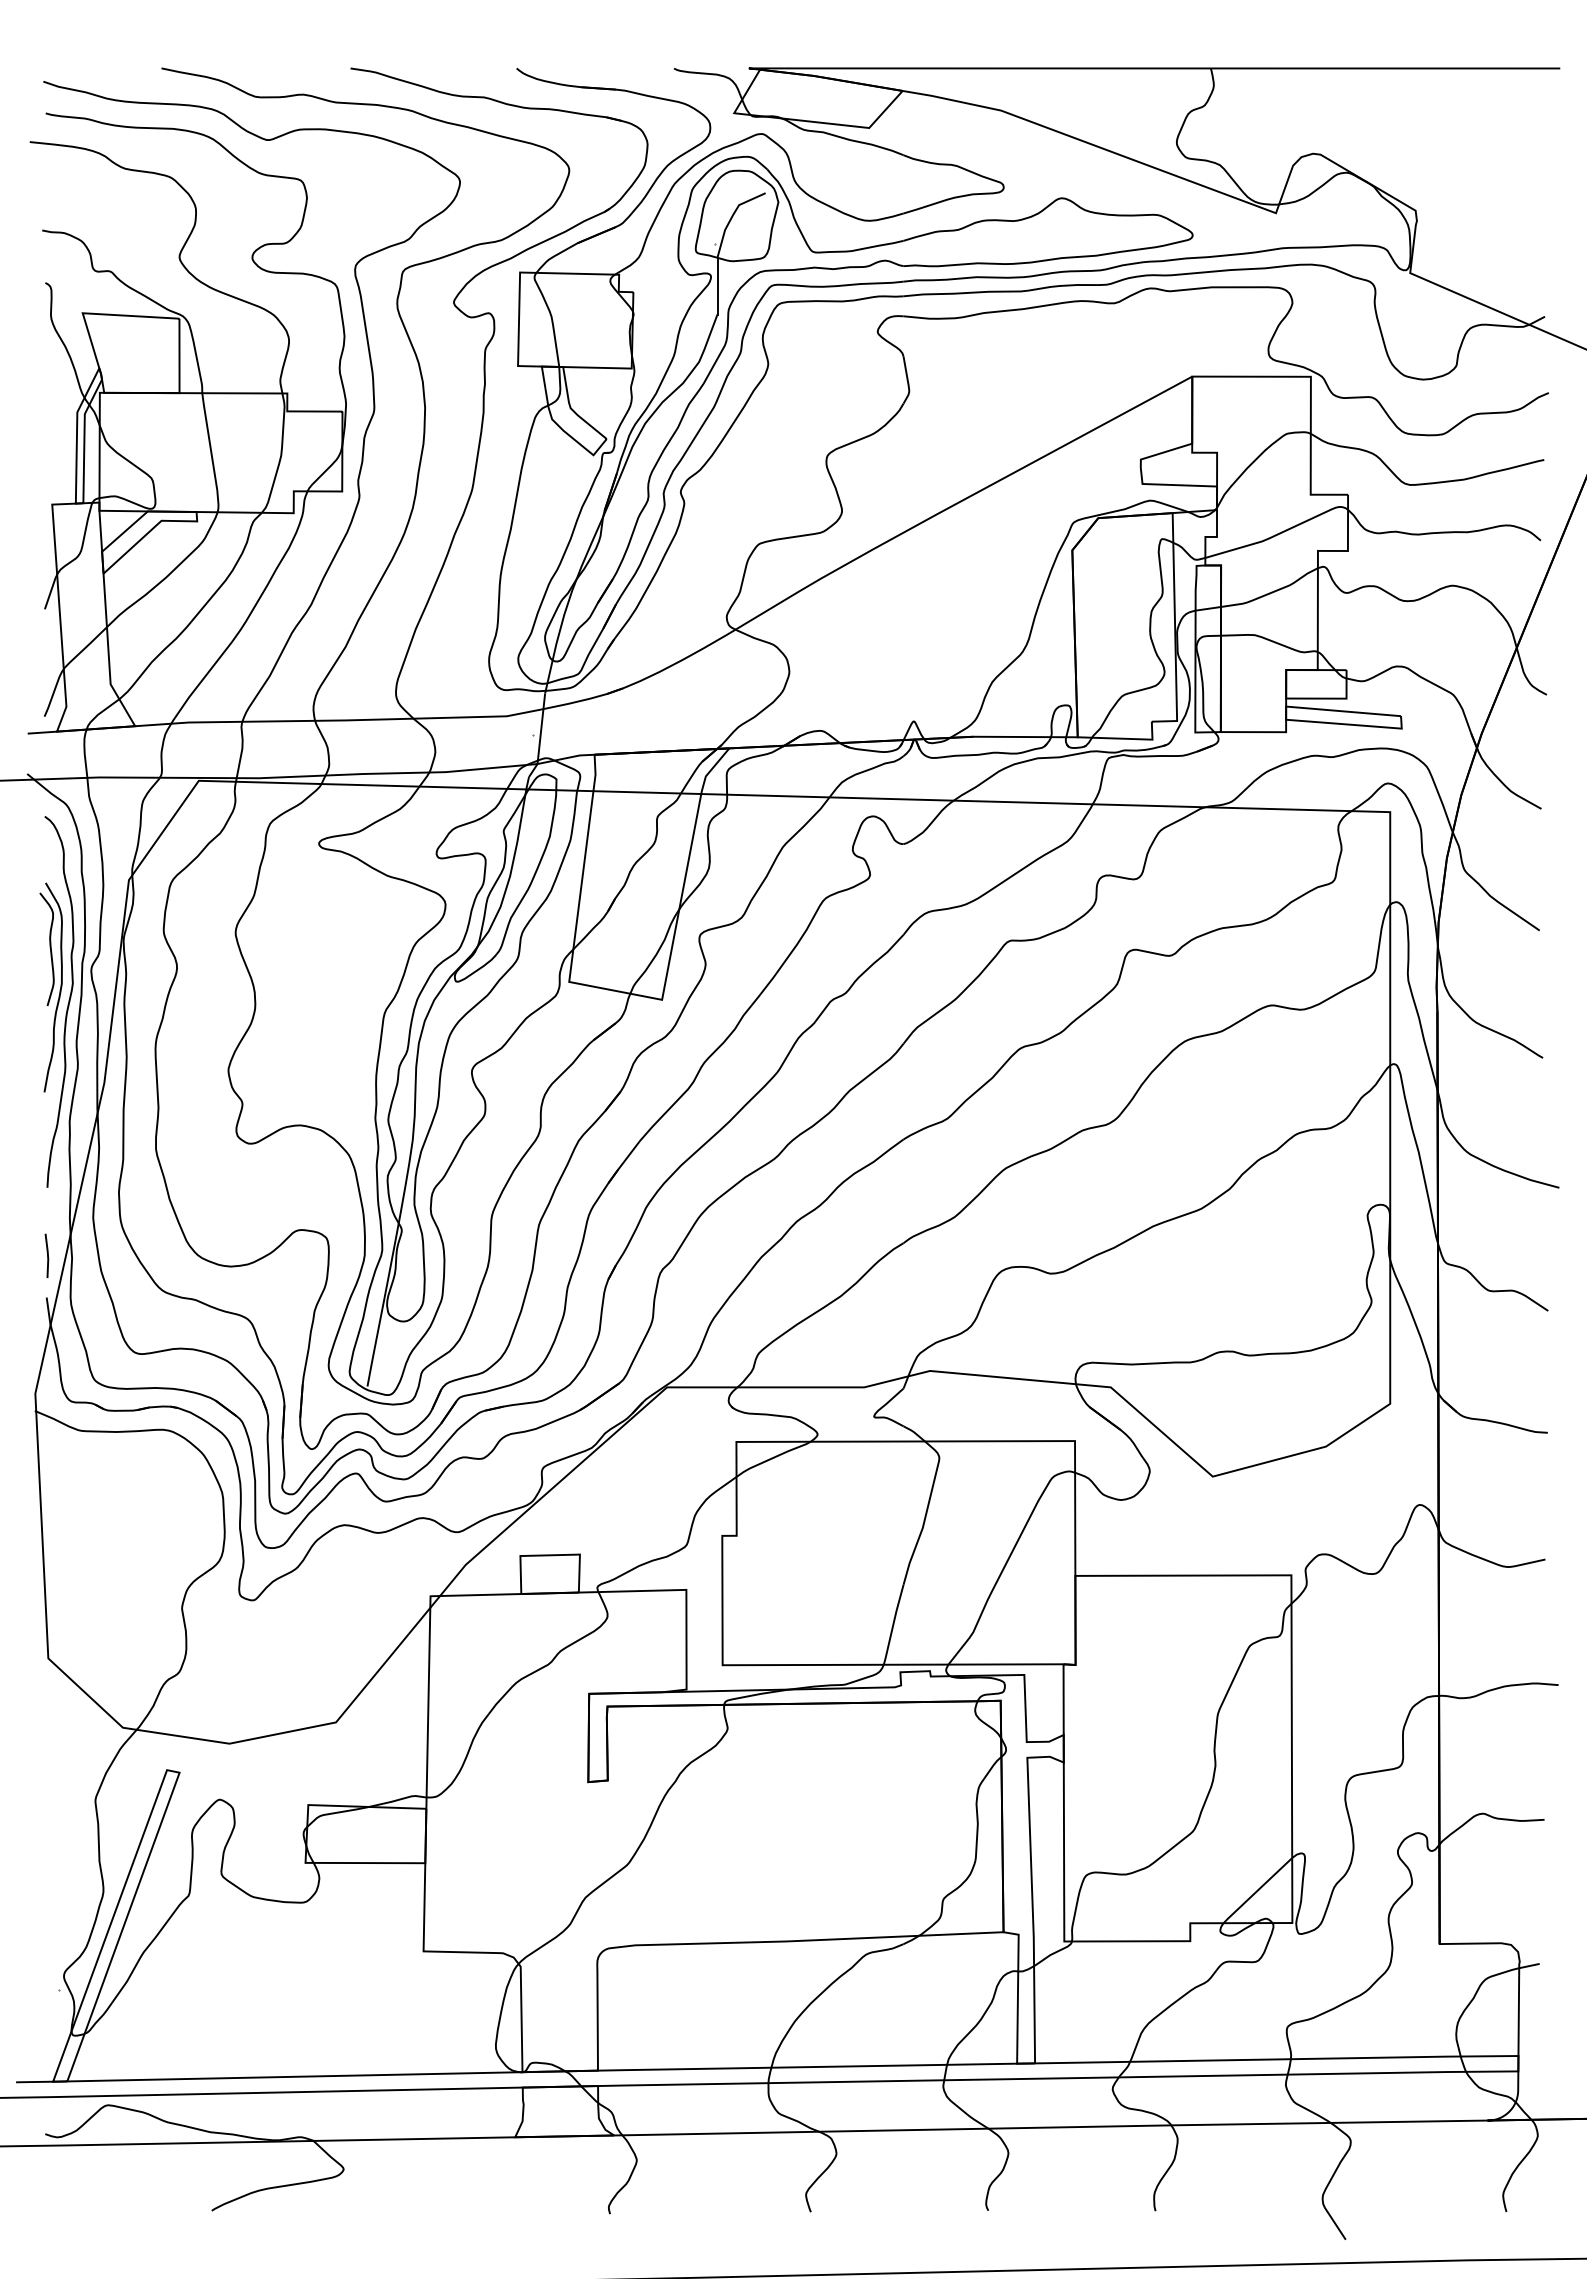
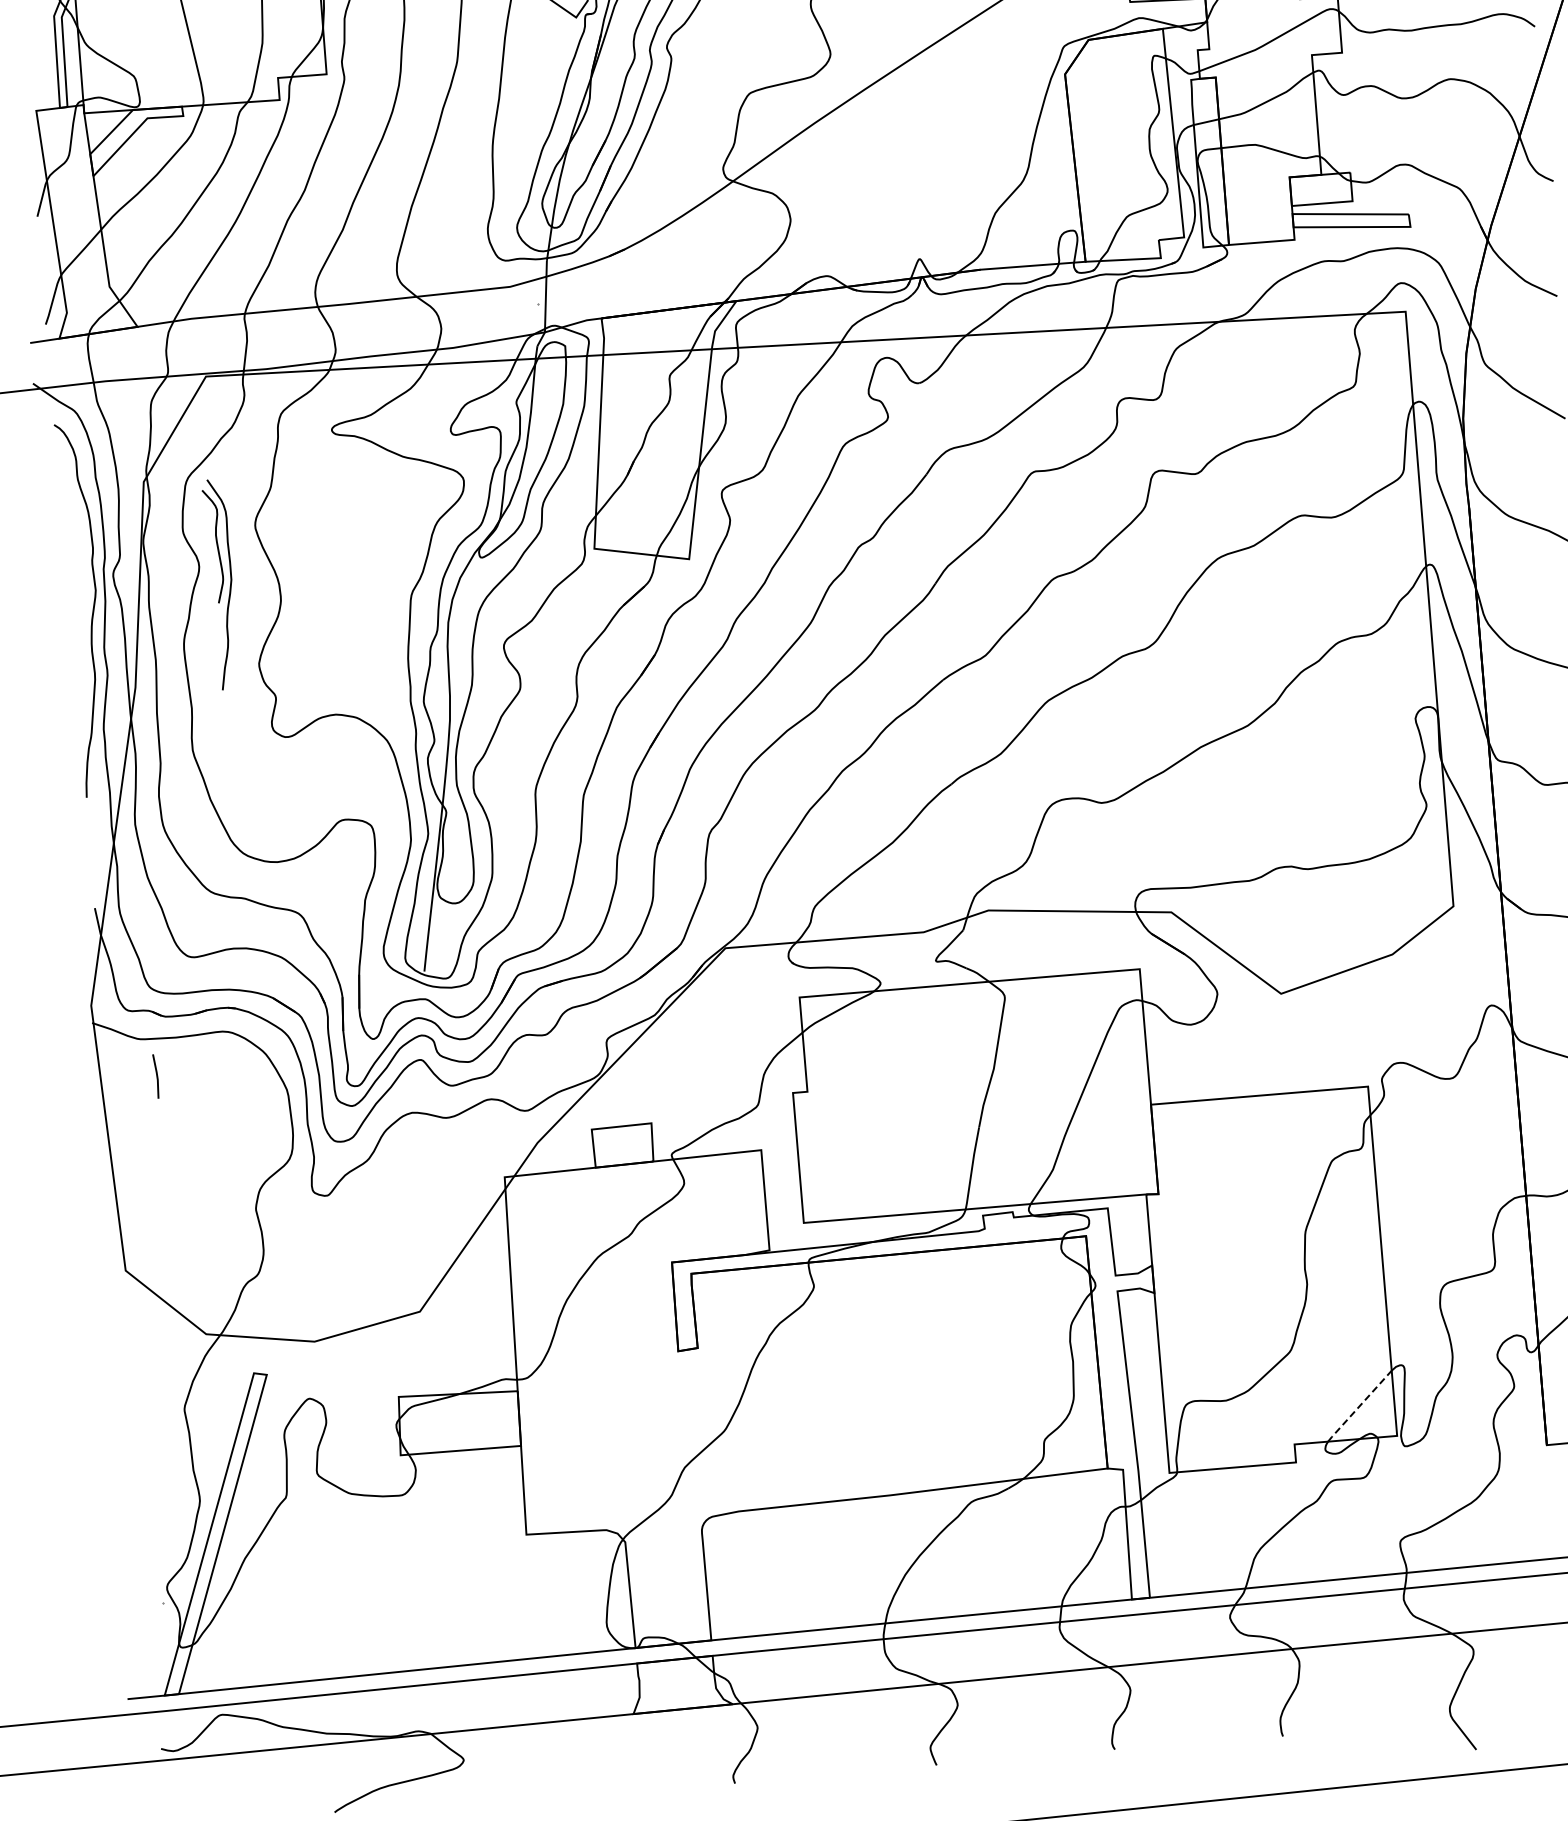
part: (50, 987) -> (220, 584), moved
line: (47, 1255) -> (156, 1076), moved
line: (1257, 1890) -> (1359, 1406), solid -> dashed

